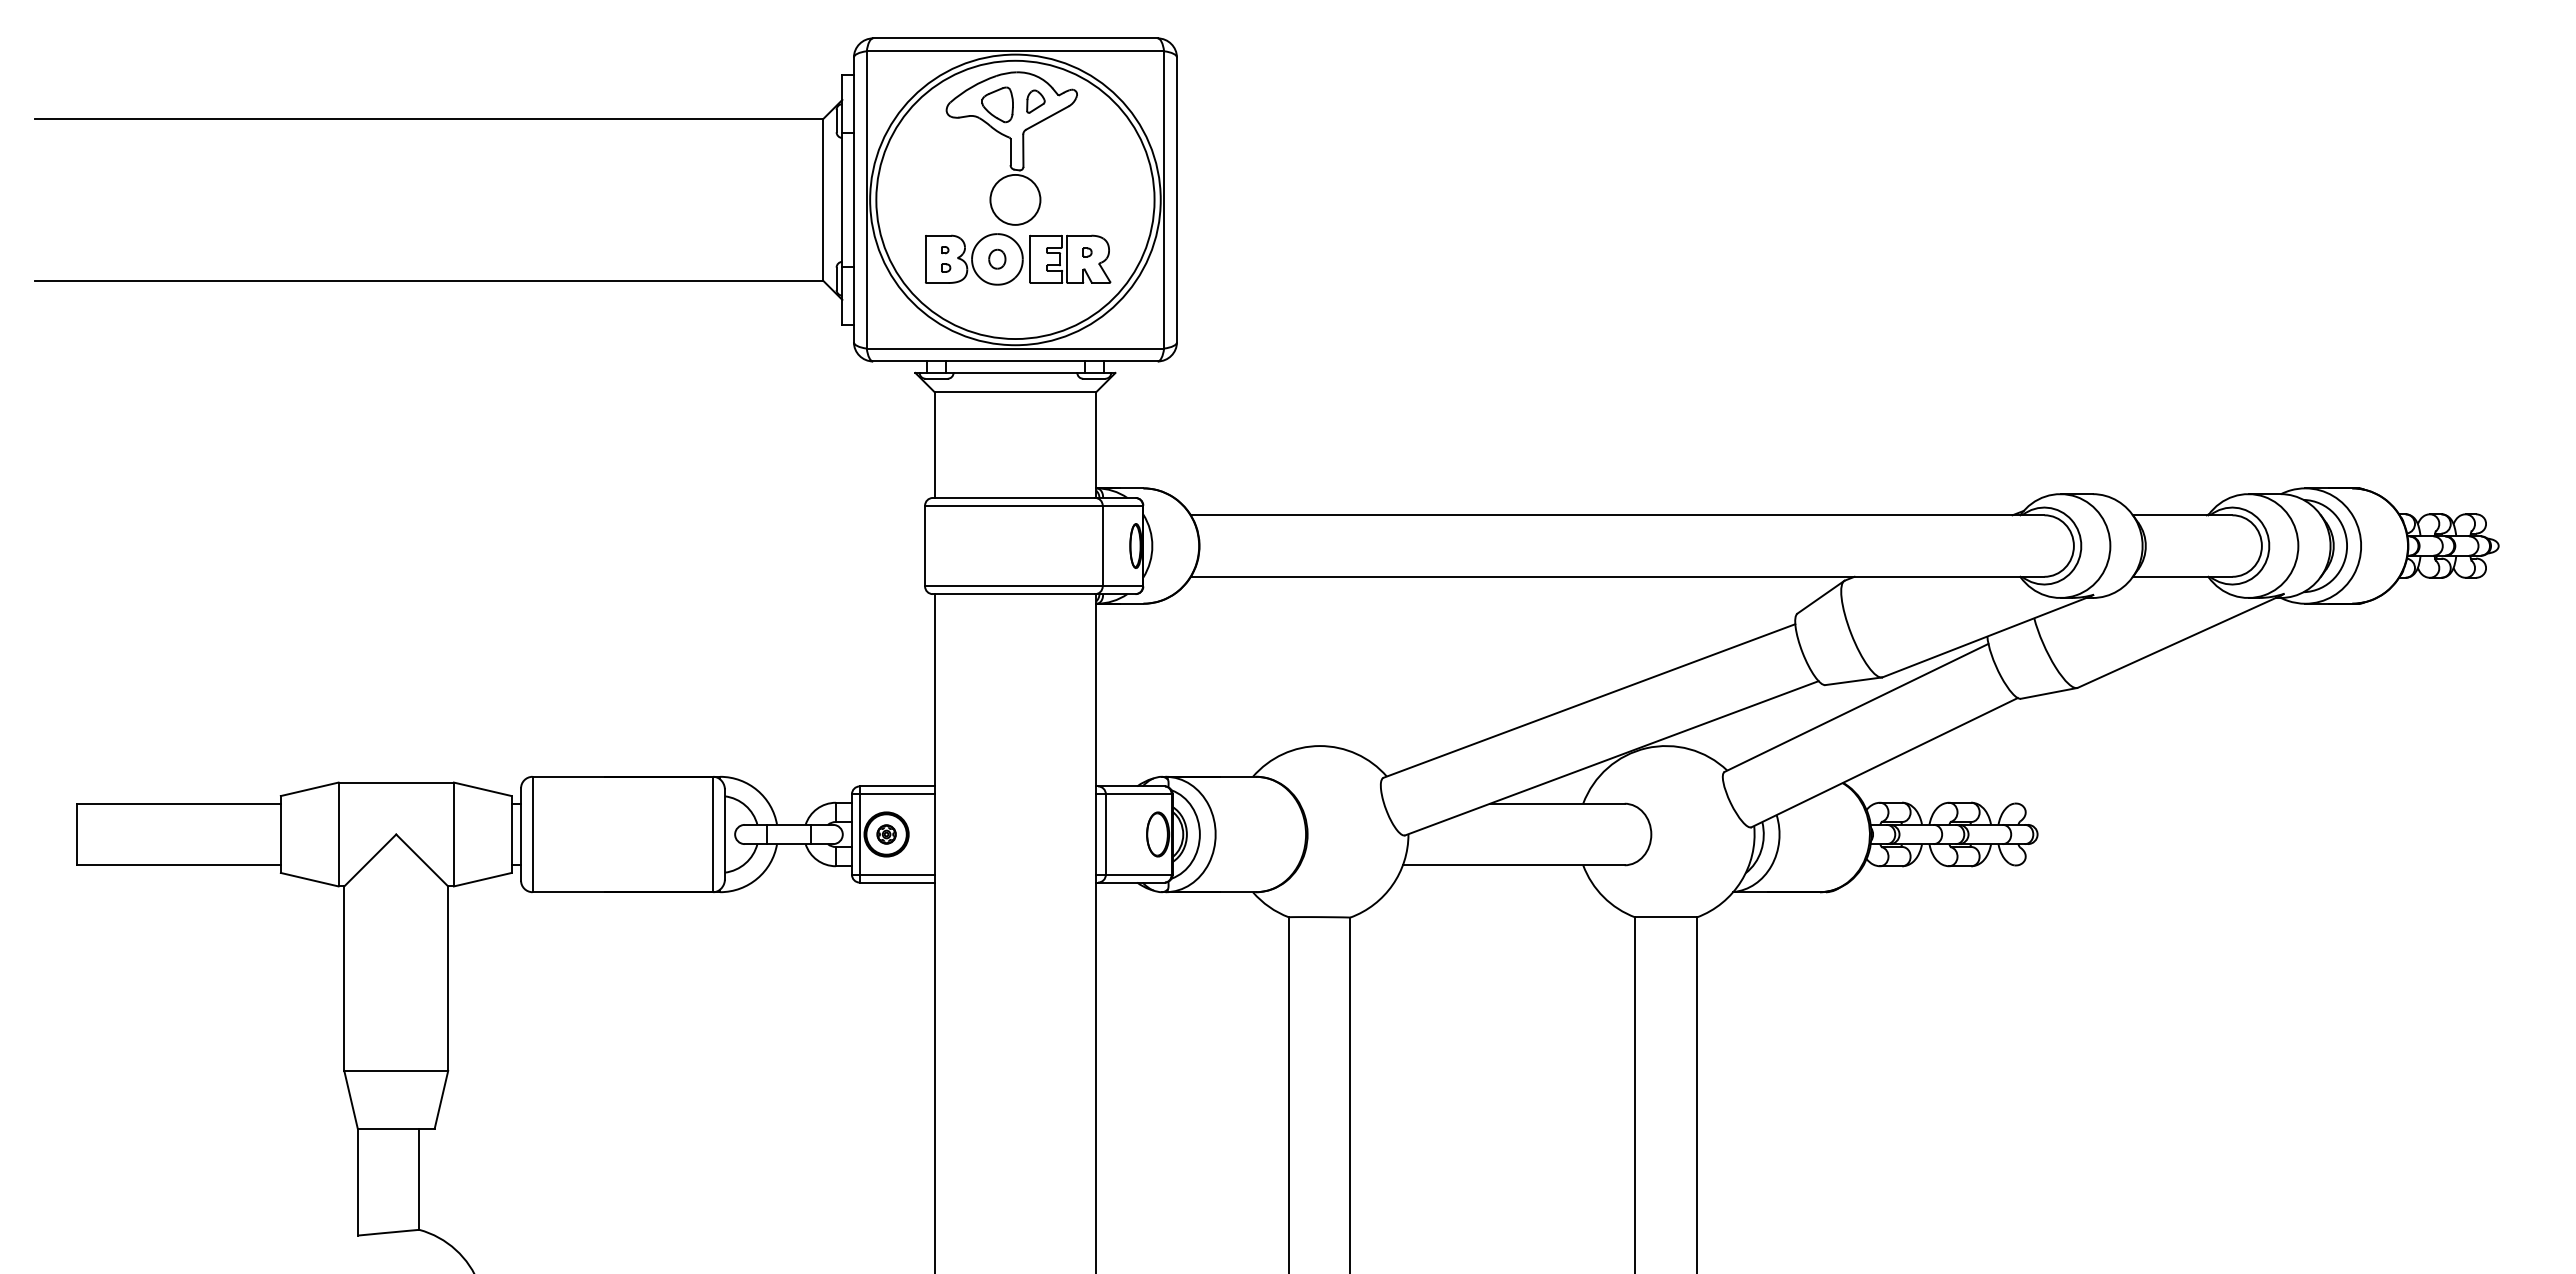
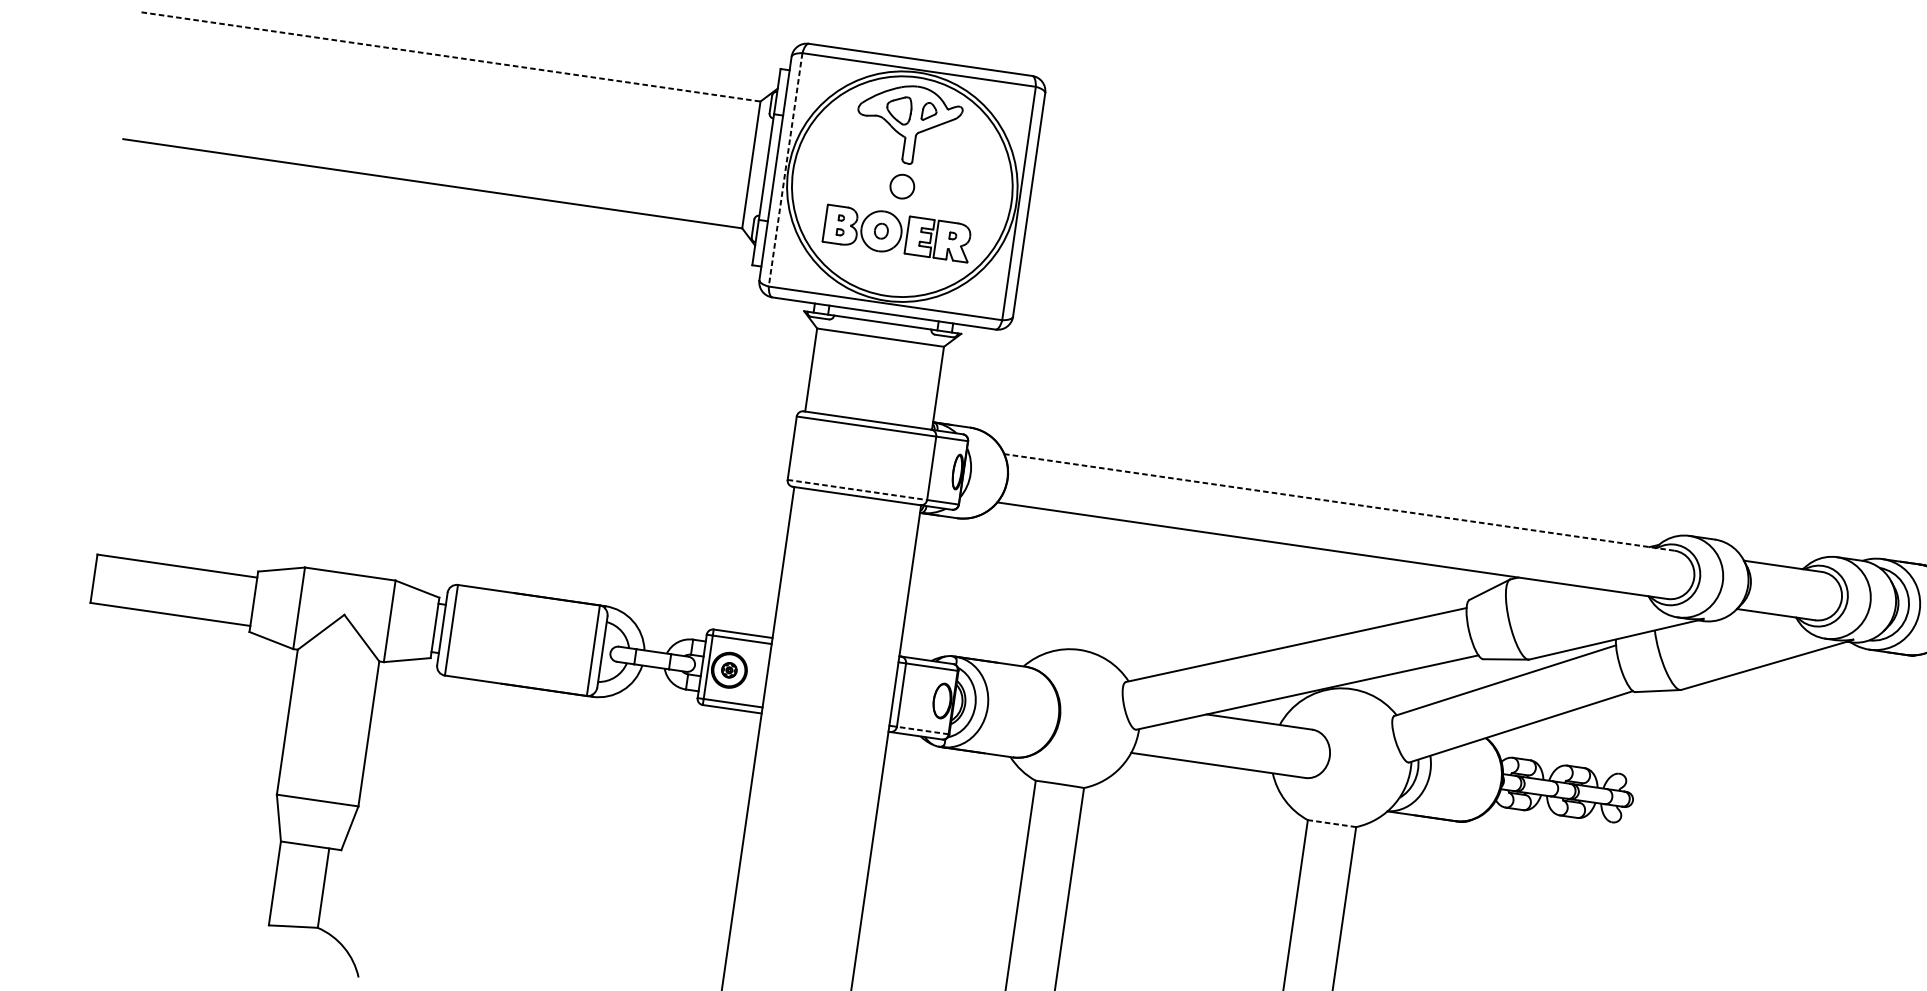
line: (429, 119) -> (451, 57), solid -> dashed
line: (866, 199) -> (785, 169), solid -> dashed
circle: (1015, 199) -> (902, 186), size x0.6
line: (1617, 515) -> (1339, 502), solid -> dashed
line: (1013, 586) -> (857, 489), solid -> dashed
line: (1138, 874) -> (922, 730), solid -> dashed
line: (1666, 917) -> (1332, 823), solid -> dashed

